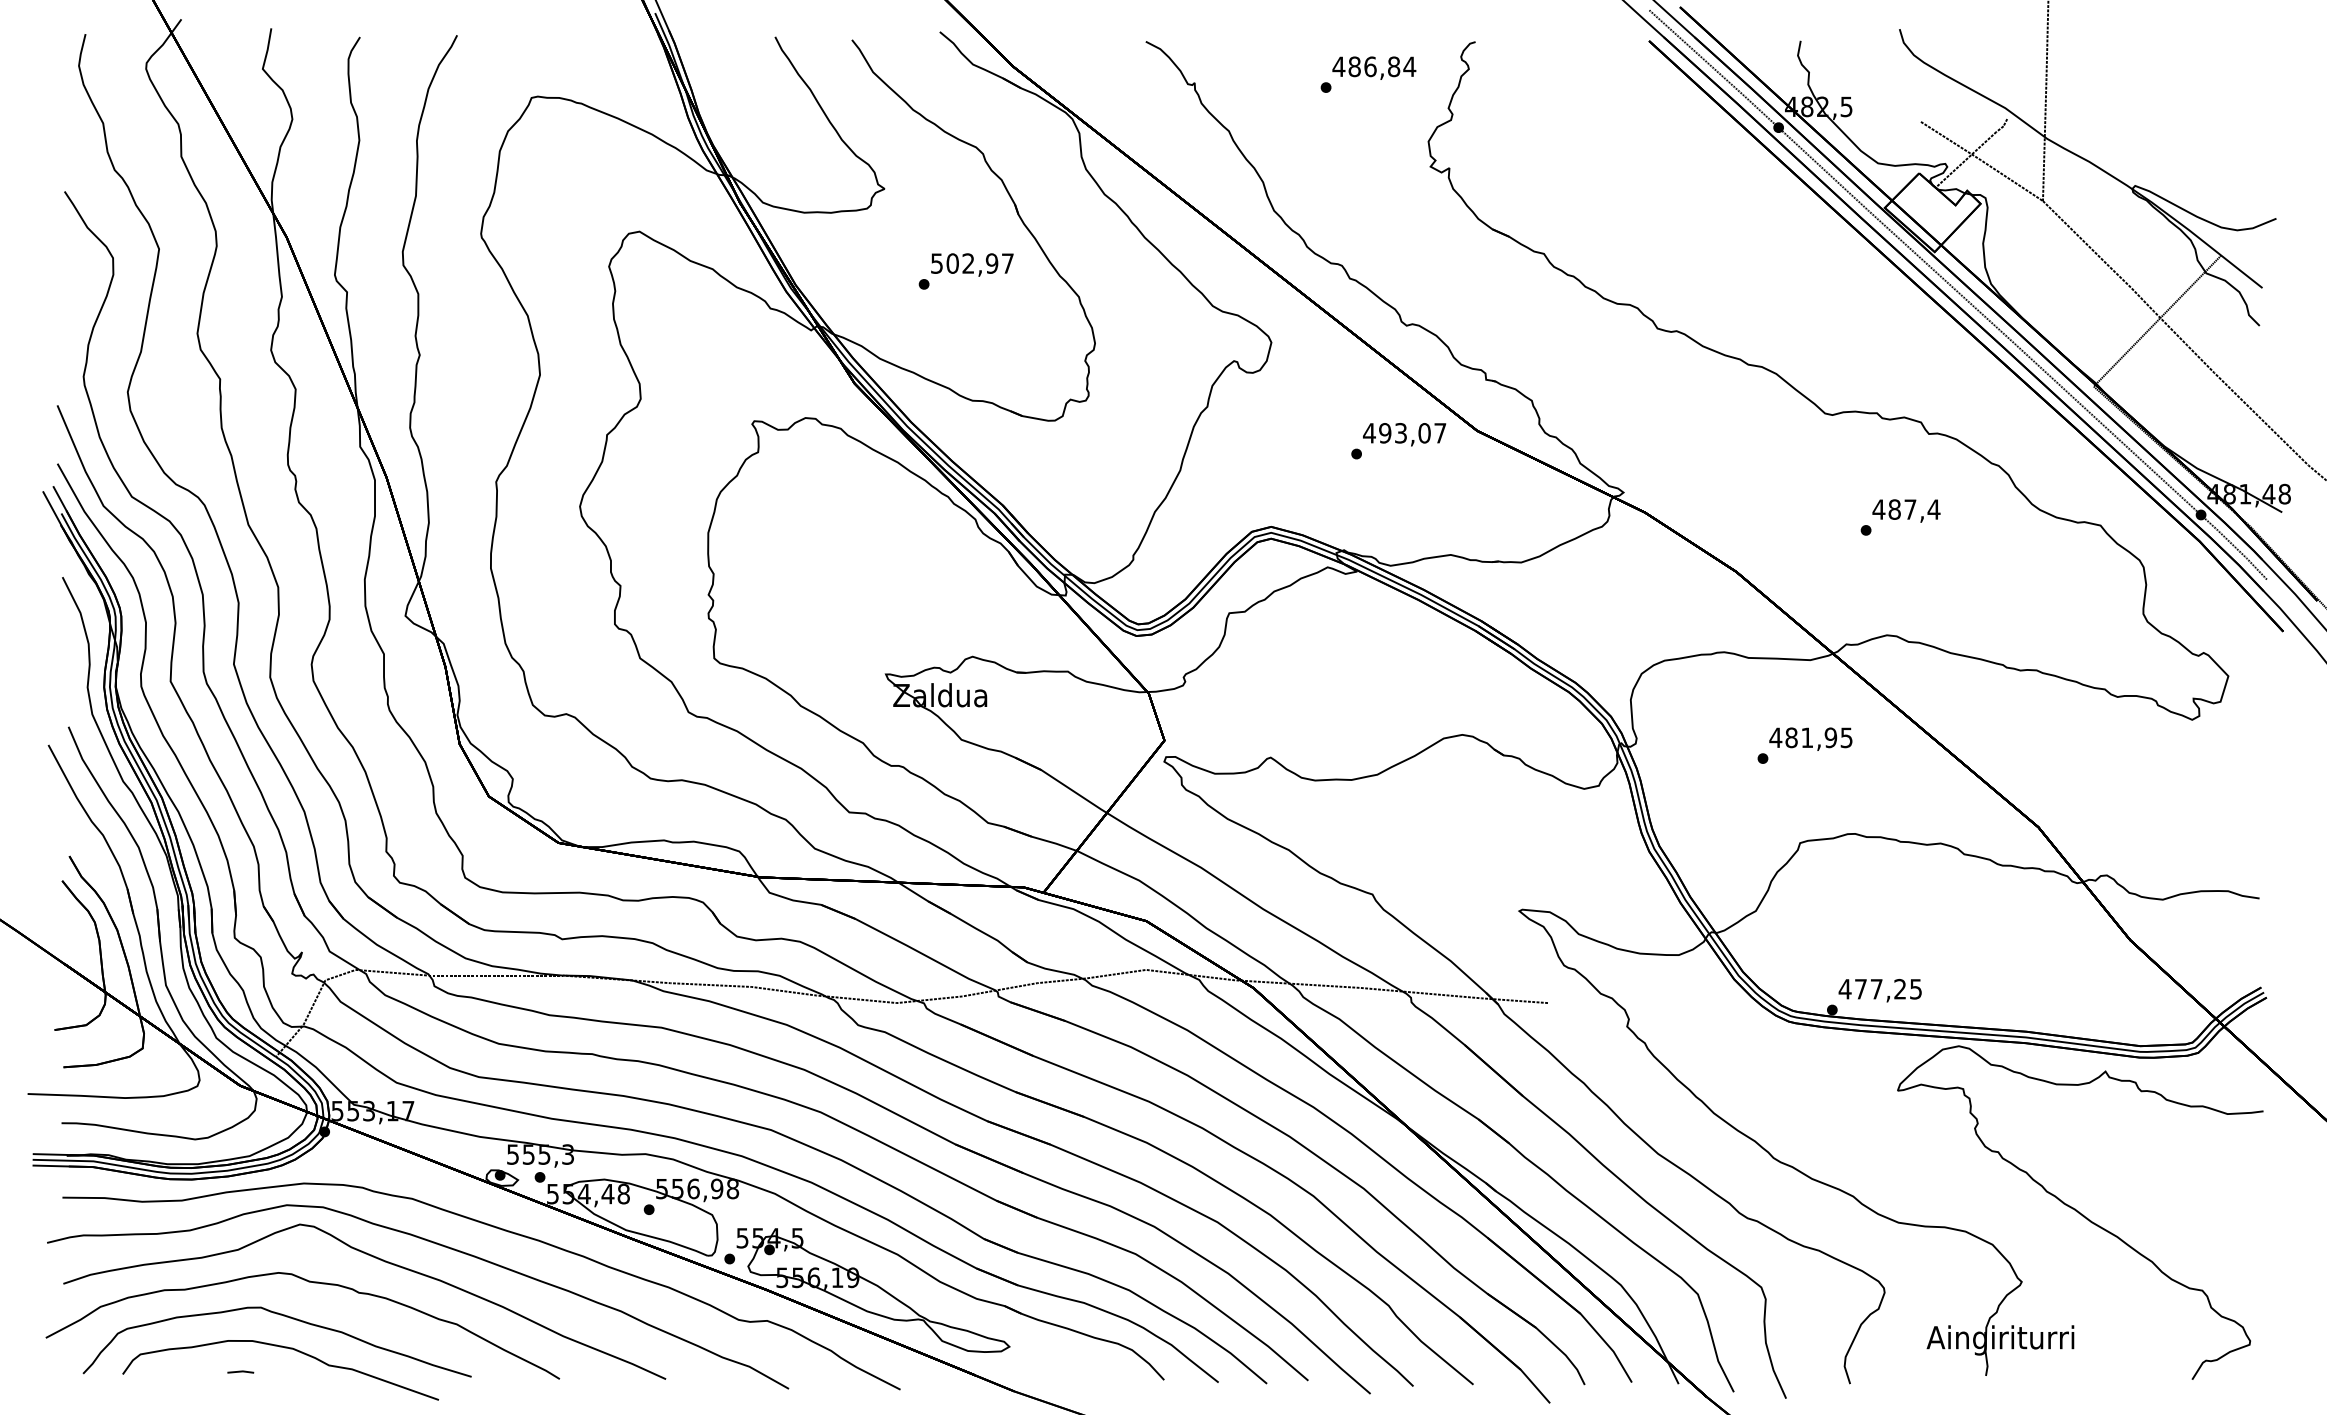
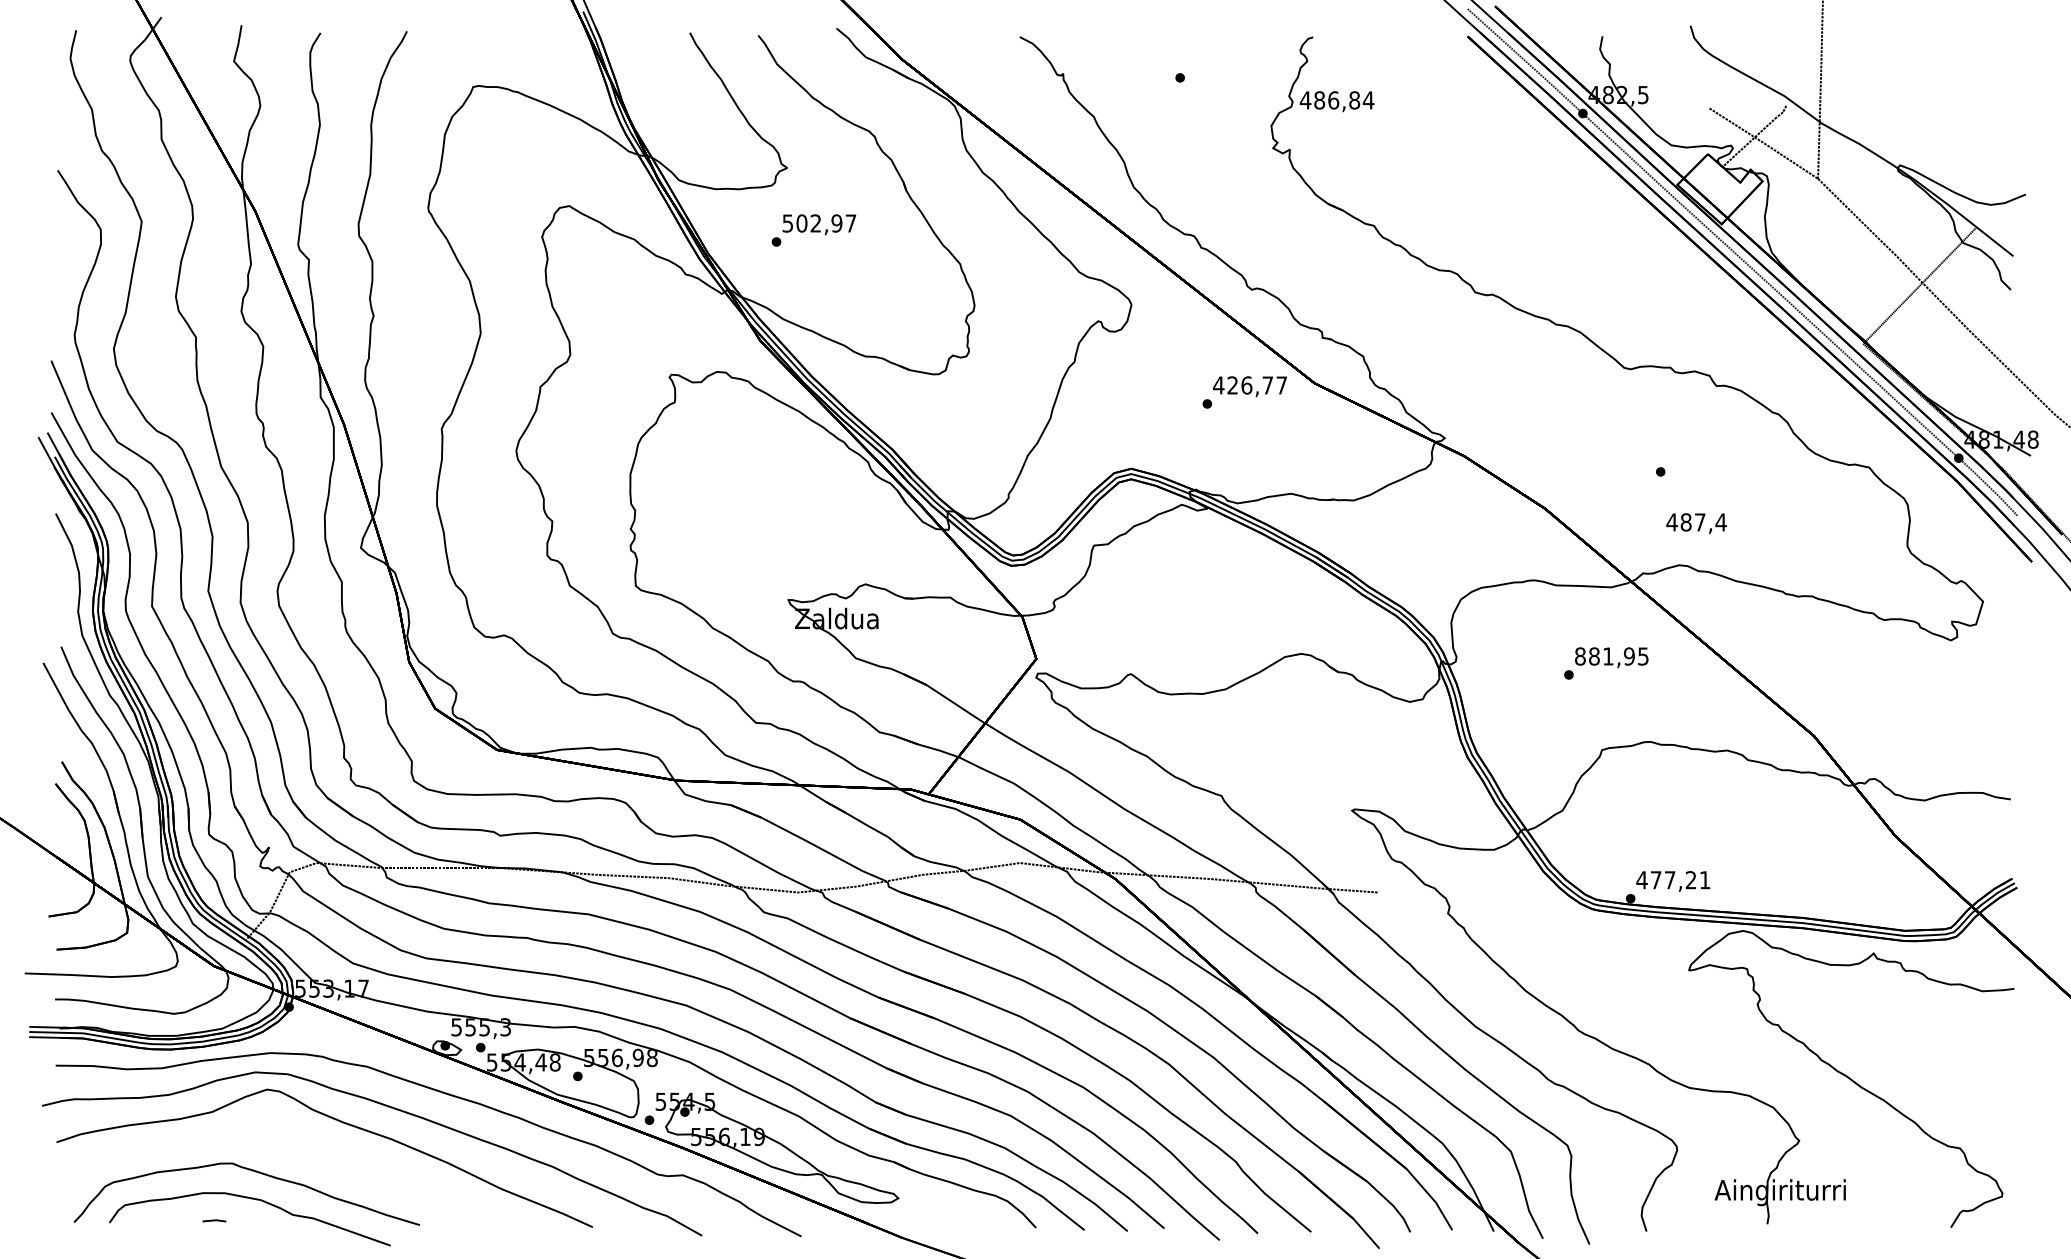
text: (1373, 68) -> (1336, 101), moved
text: (965, 271) -> (813, 230), moved
text: (1405, 433) -> (1250, 385), 493,07 -> 426,77
text: (1906, 510) -> (1696, 523), moved
text: (1775, 737) -> (1580, 656), 481,95 -> 881,95
text: (1915, 989) -> (1704, 880), 477,25 -> 477,21
curve: (309, 1282) -> (275, 1141), removed

